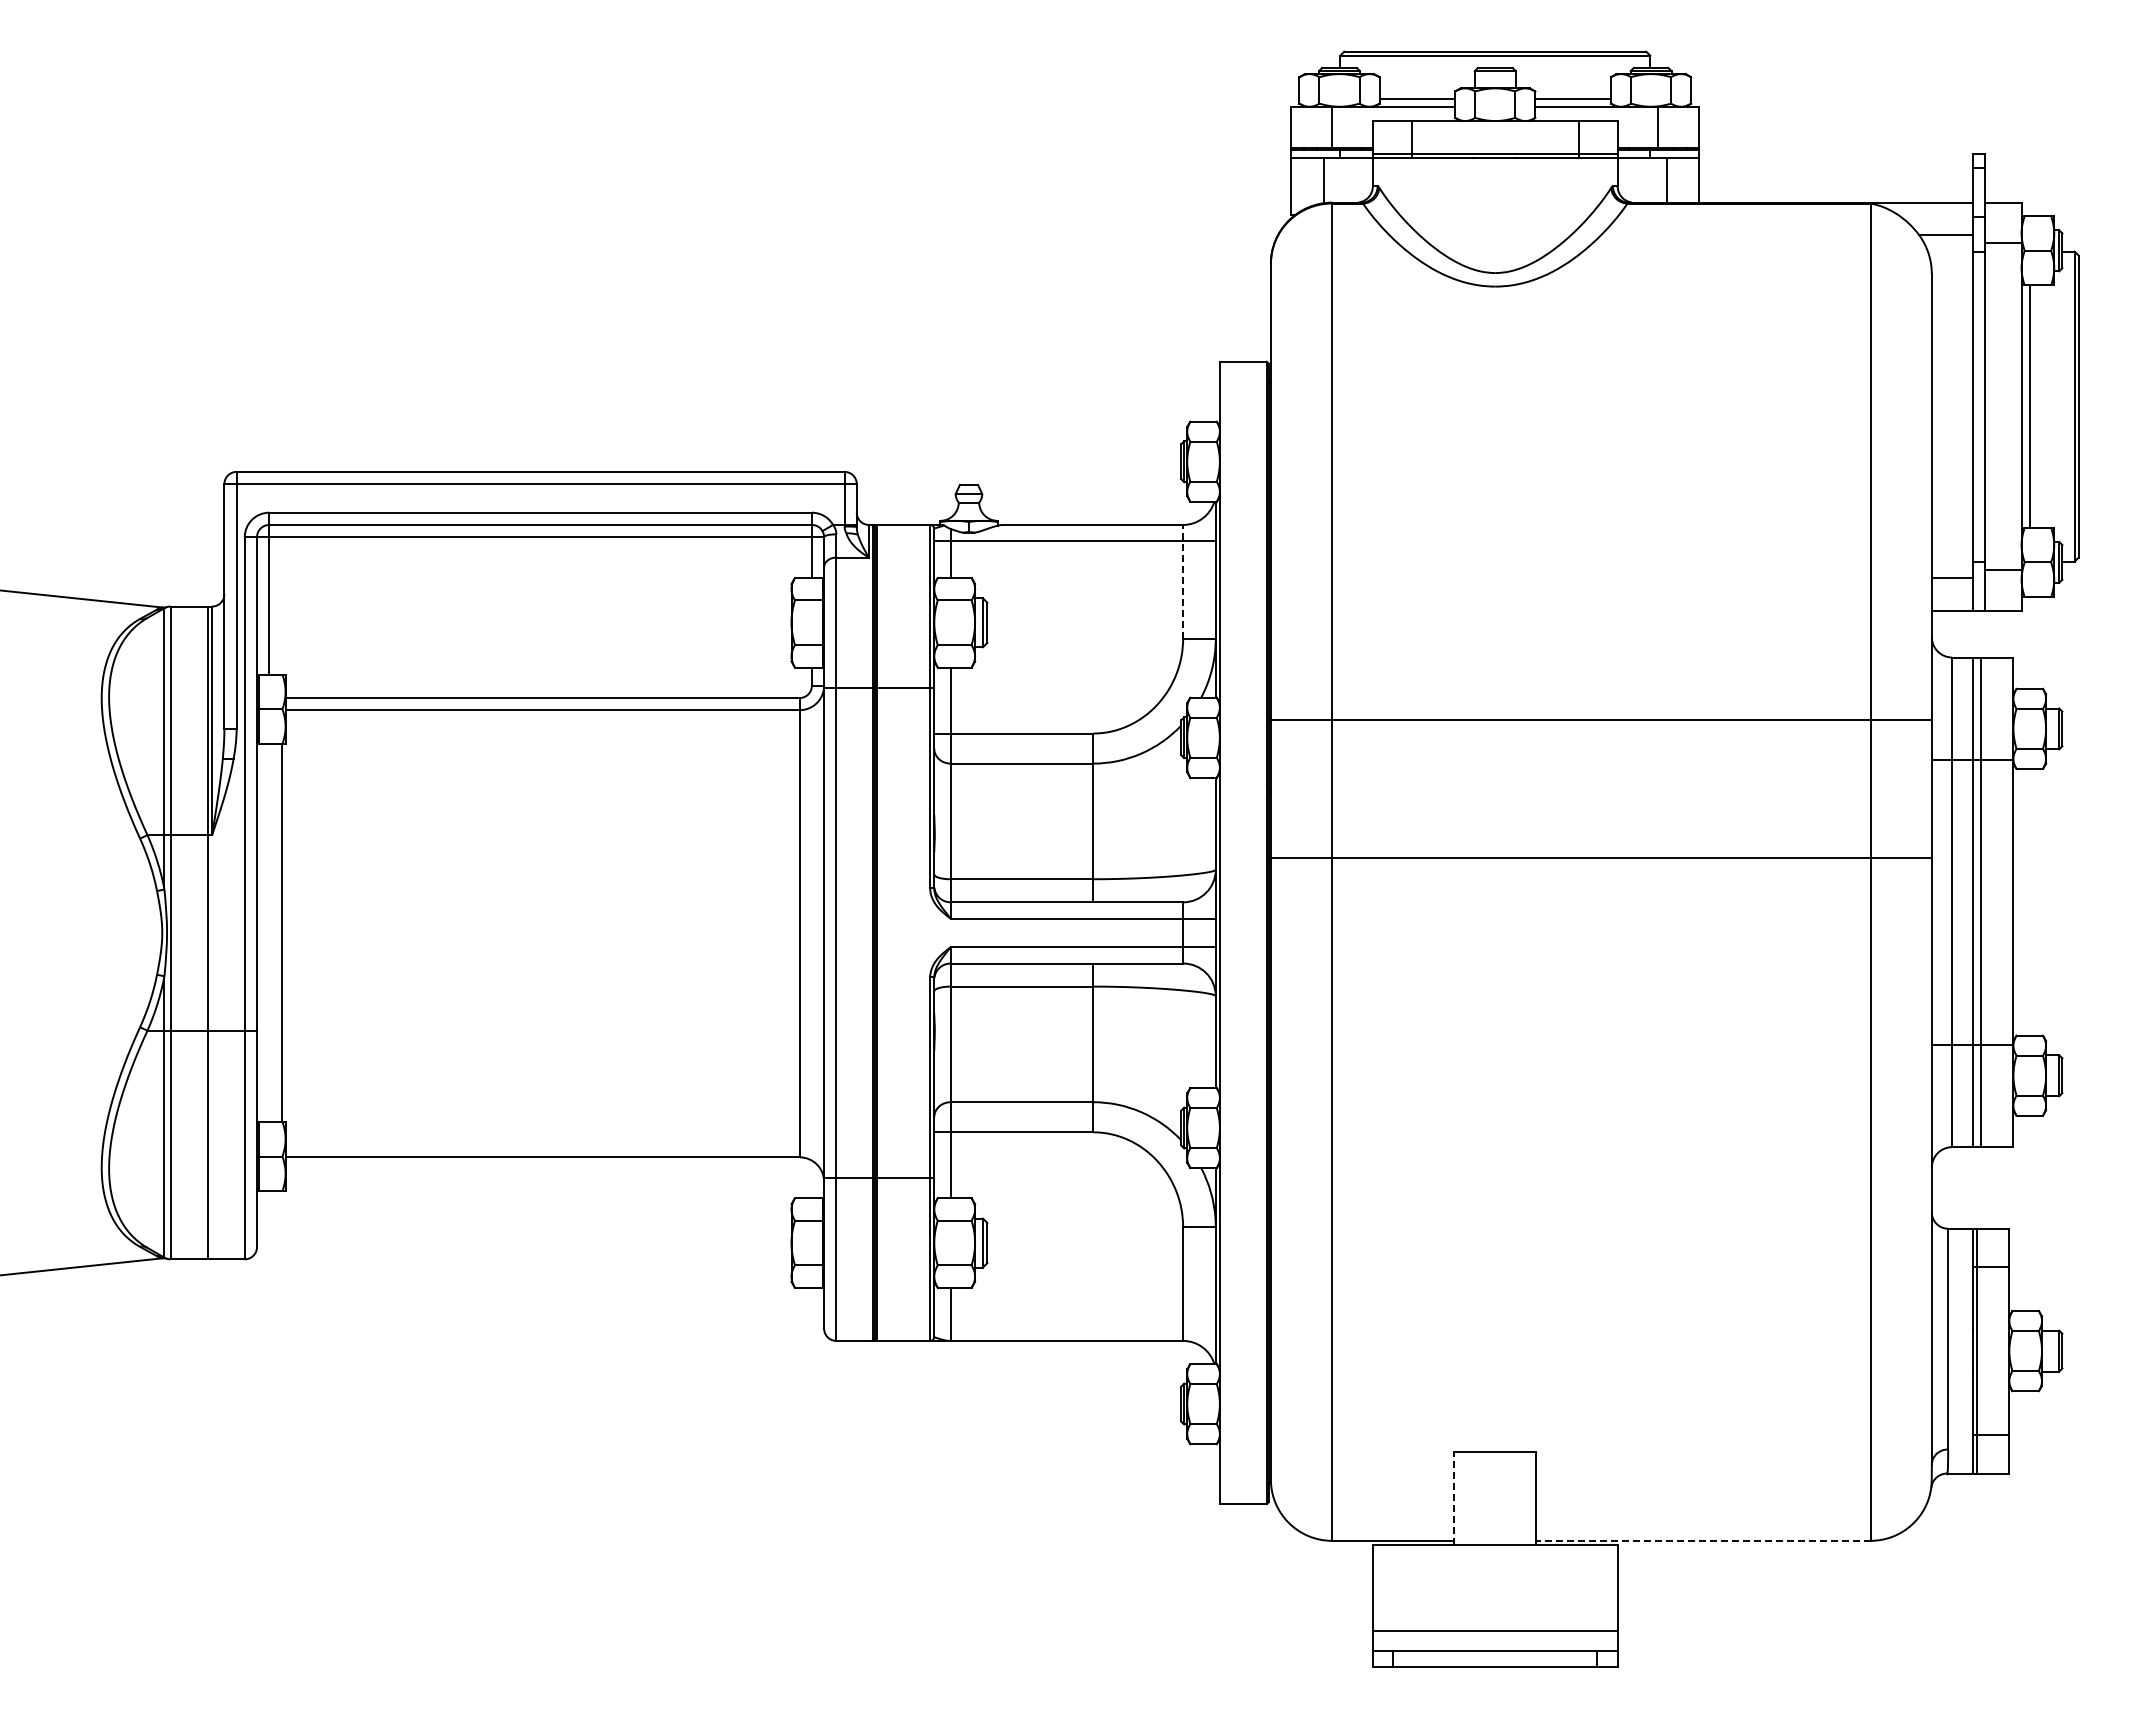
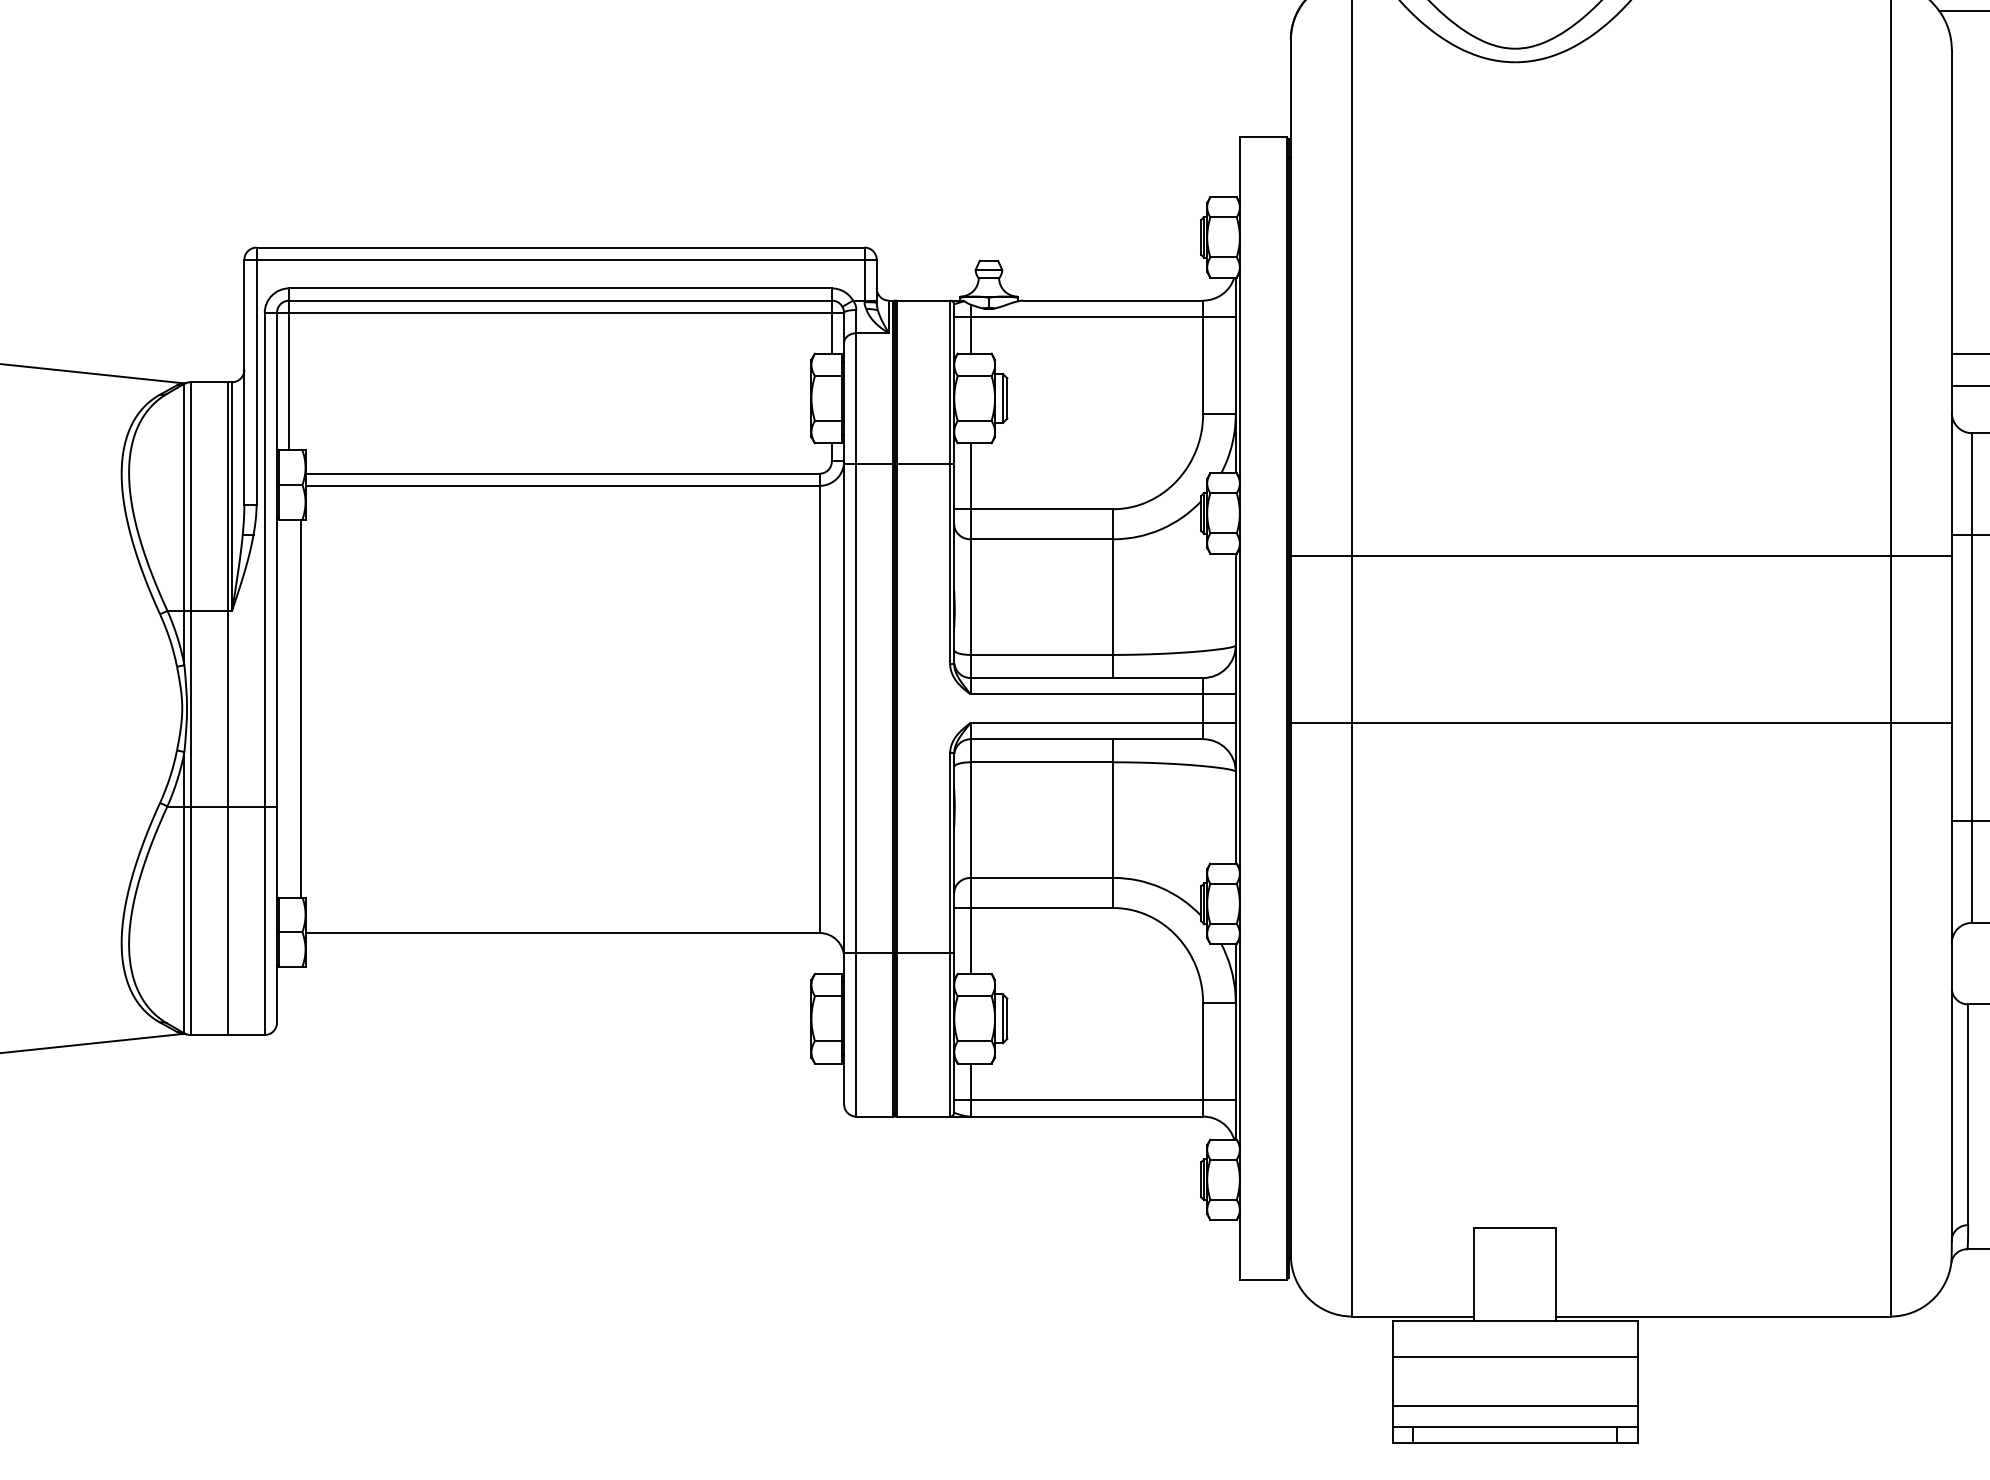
line: (1183, 581) -> (1203, 357), dashed -> solid
line: (1600, 720) -> (1620, 556), moved
line: (1600, 858) -> (1620, 723), moved
line: (1074, 1324) -> (1094, 1100), added
line: (1454, 1498) -> (1474, 1274), dashed -> solid
line: (1702, 1540) -> (1722, 1316), dashed -> solid
line: (1494, 1581) -> (1514, 1357), added

